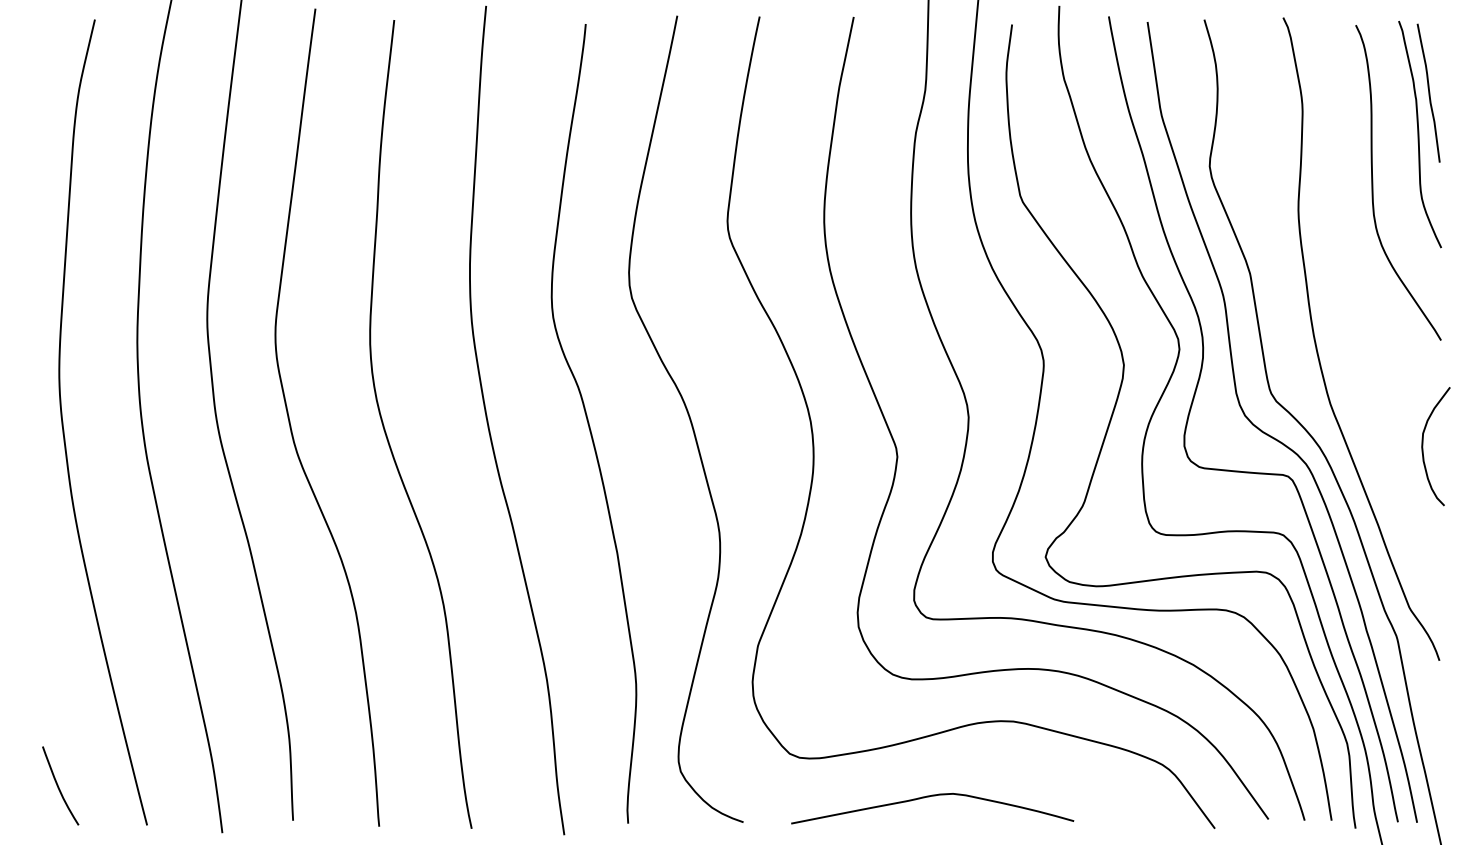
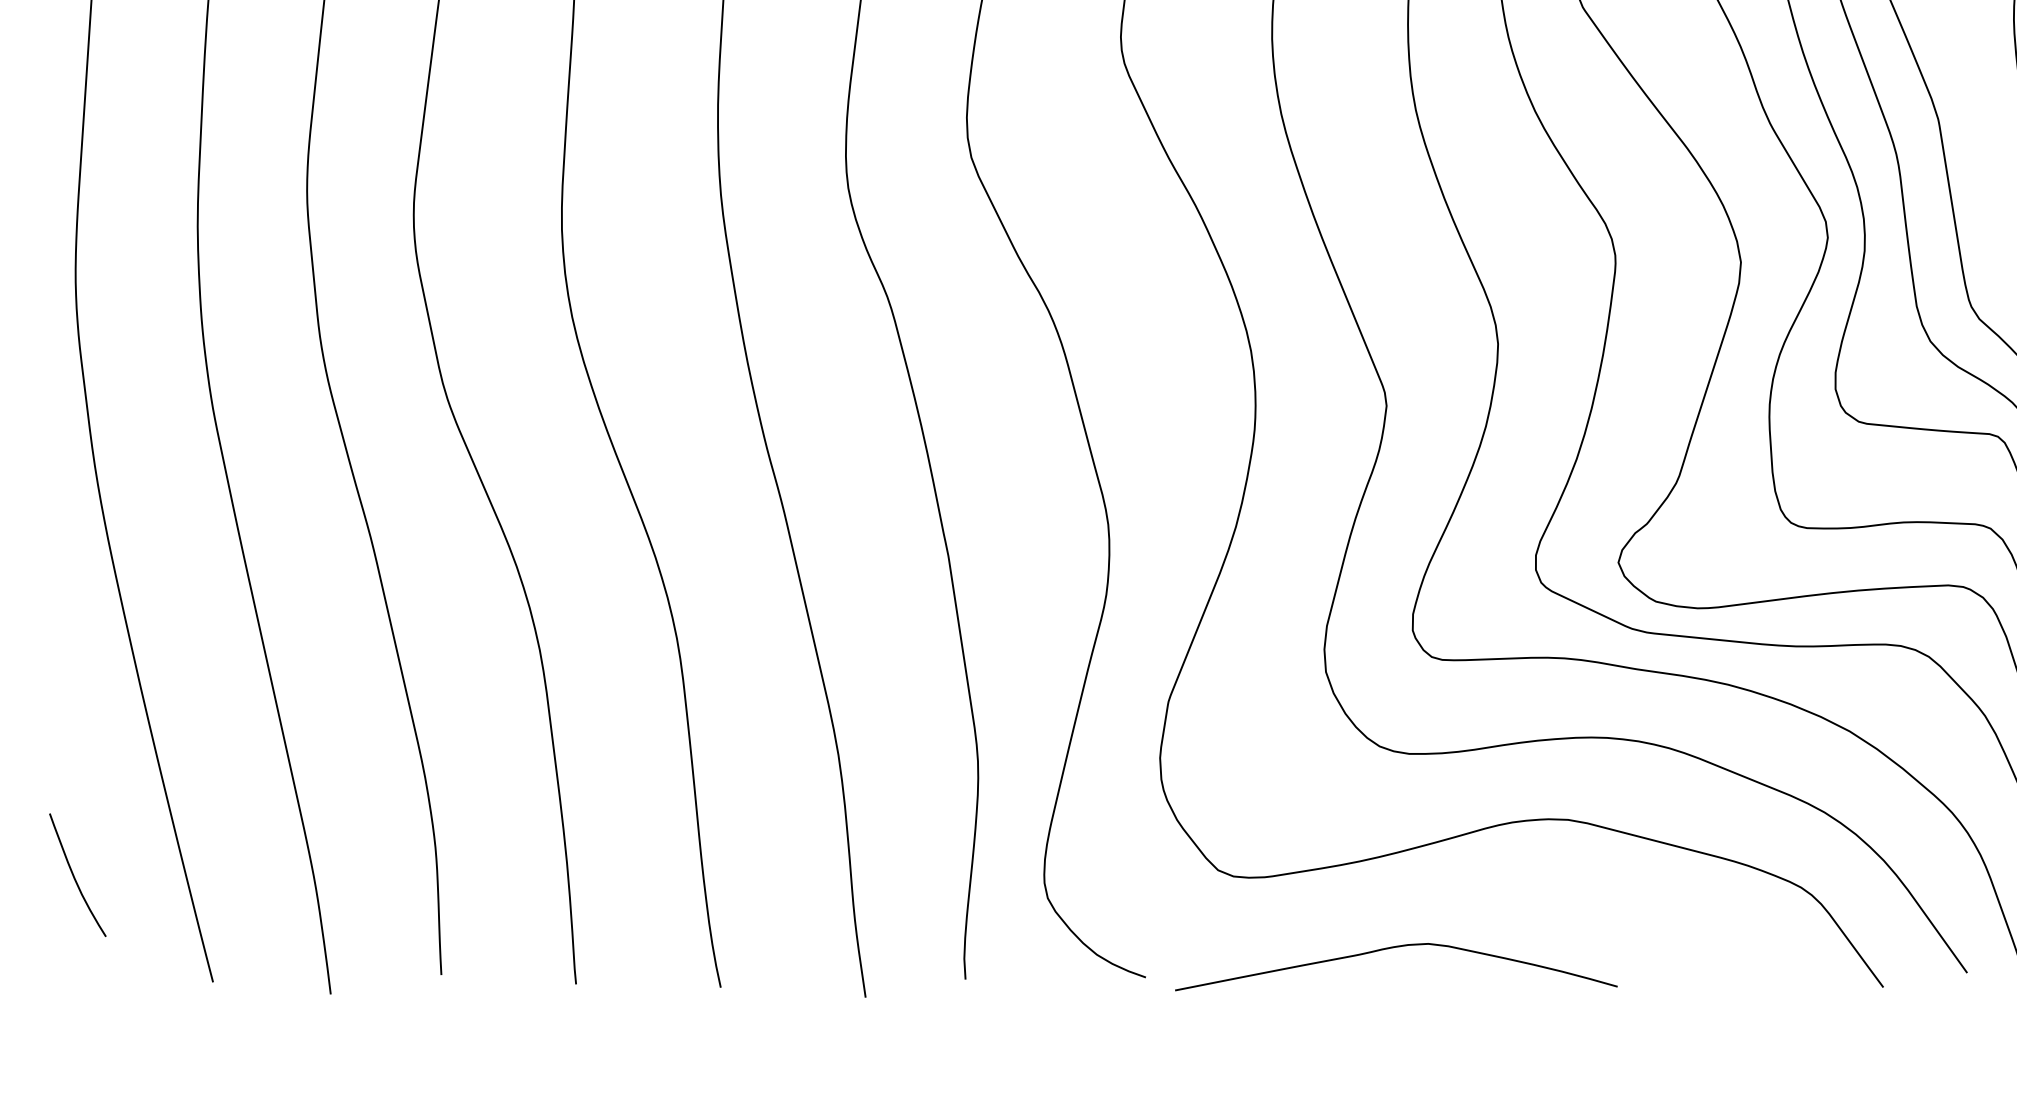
curve: (58, 785) -> (74, 874), moved
curve: (929, 797) -> (1391, 949), moved

